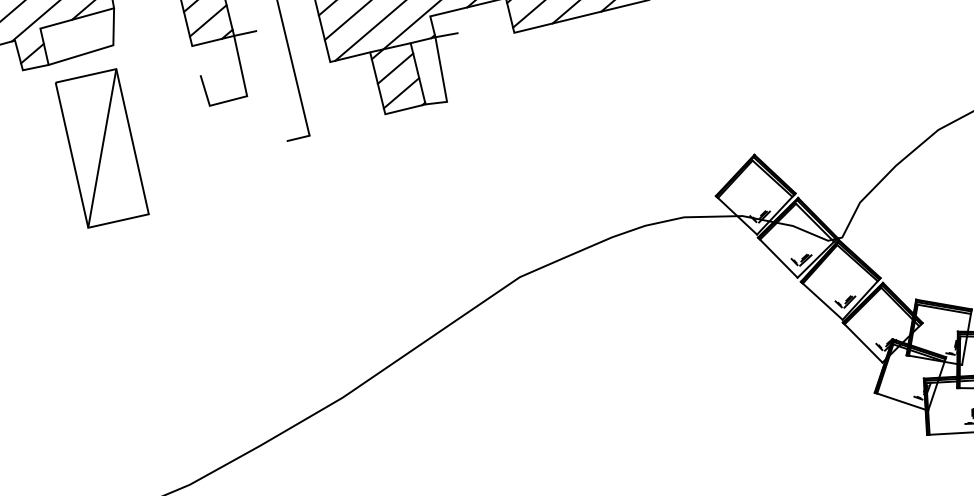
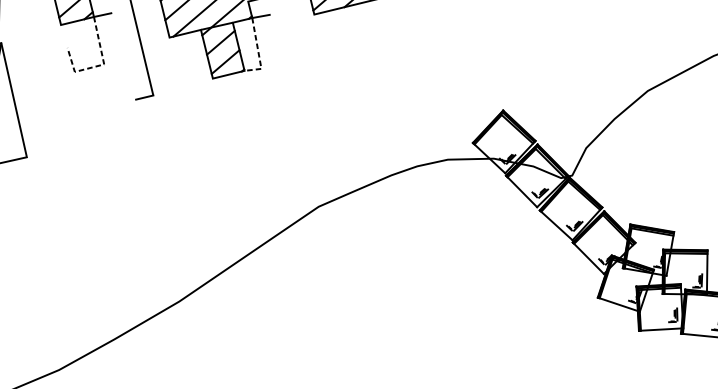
line: (443, 81) -> (258, 52), solid -> dashed
line: (242, 97) -> (100, 65), solid -> dashed

